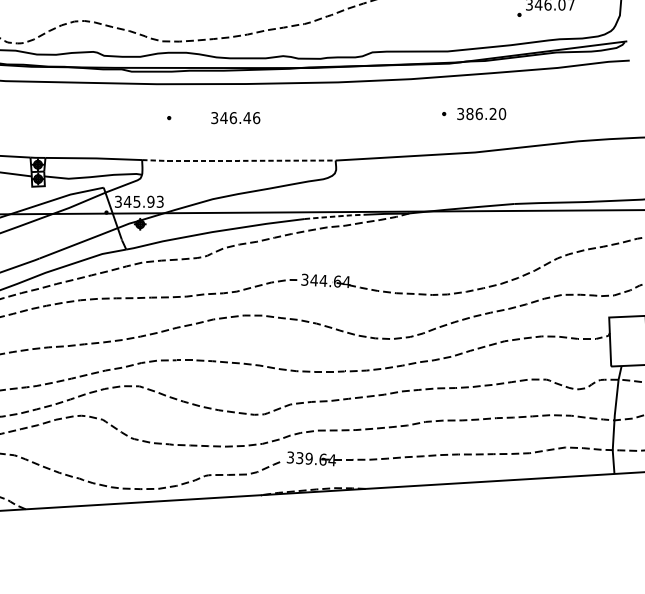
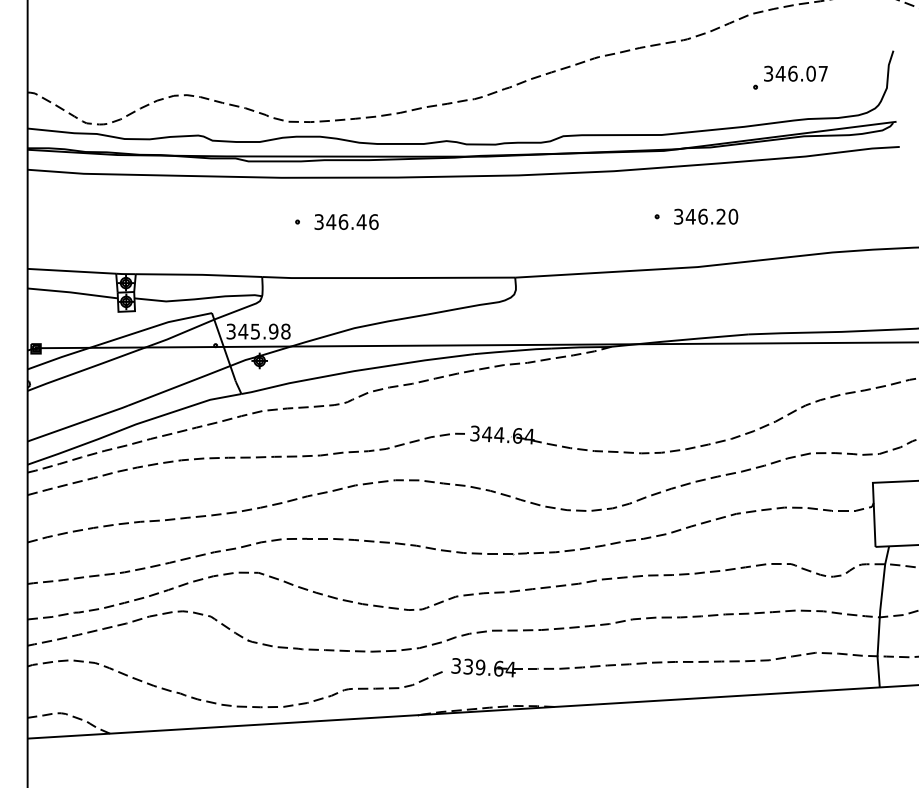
text: (469, 113) -> (690, 216), 386.20 -> 346.20
text: (235, 117) -> (346, 221), moved
line: (238, 161) -> (388, 278), dashed -> solid
text: (159, 201) -> (285, 331), 345.93 -> 345.98
line: (334, 216) -> (513, 350), dashed -> solid

